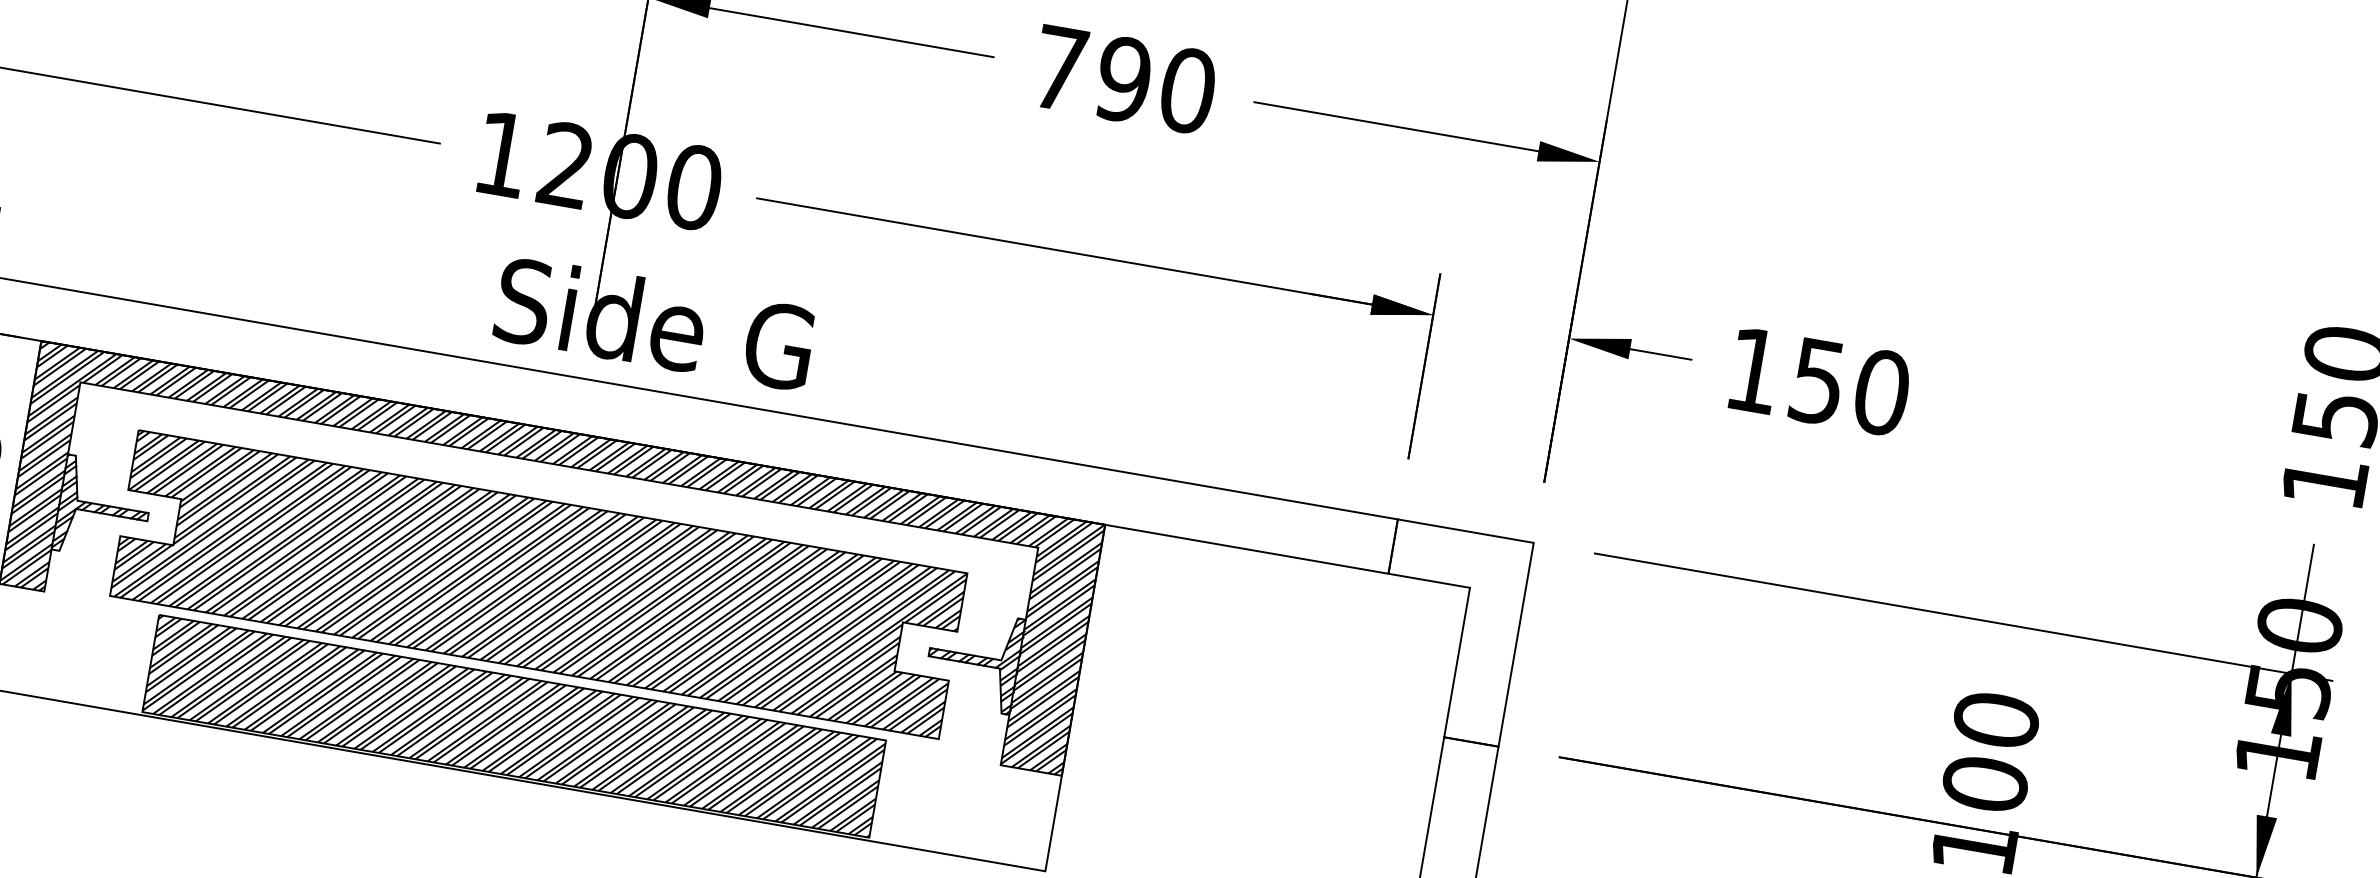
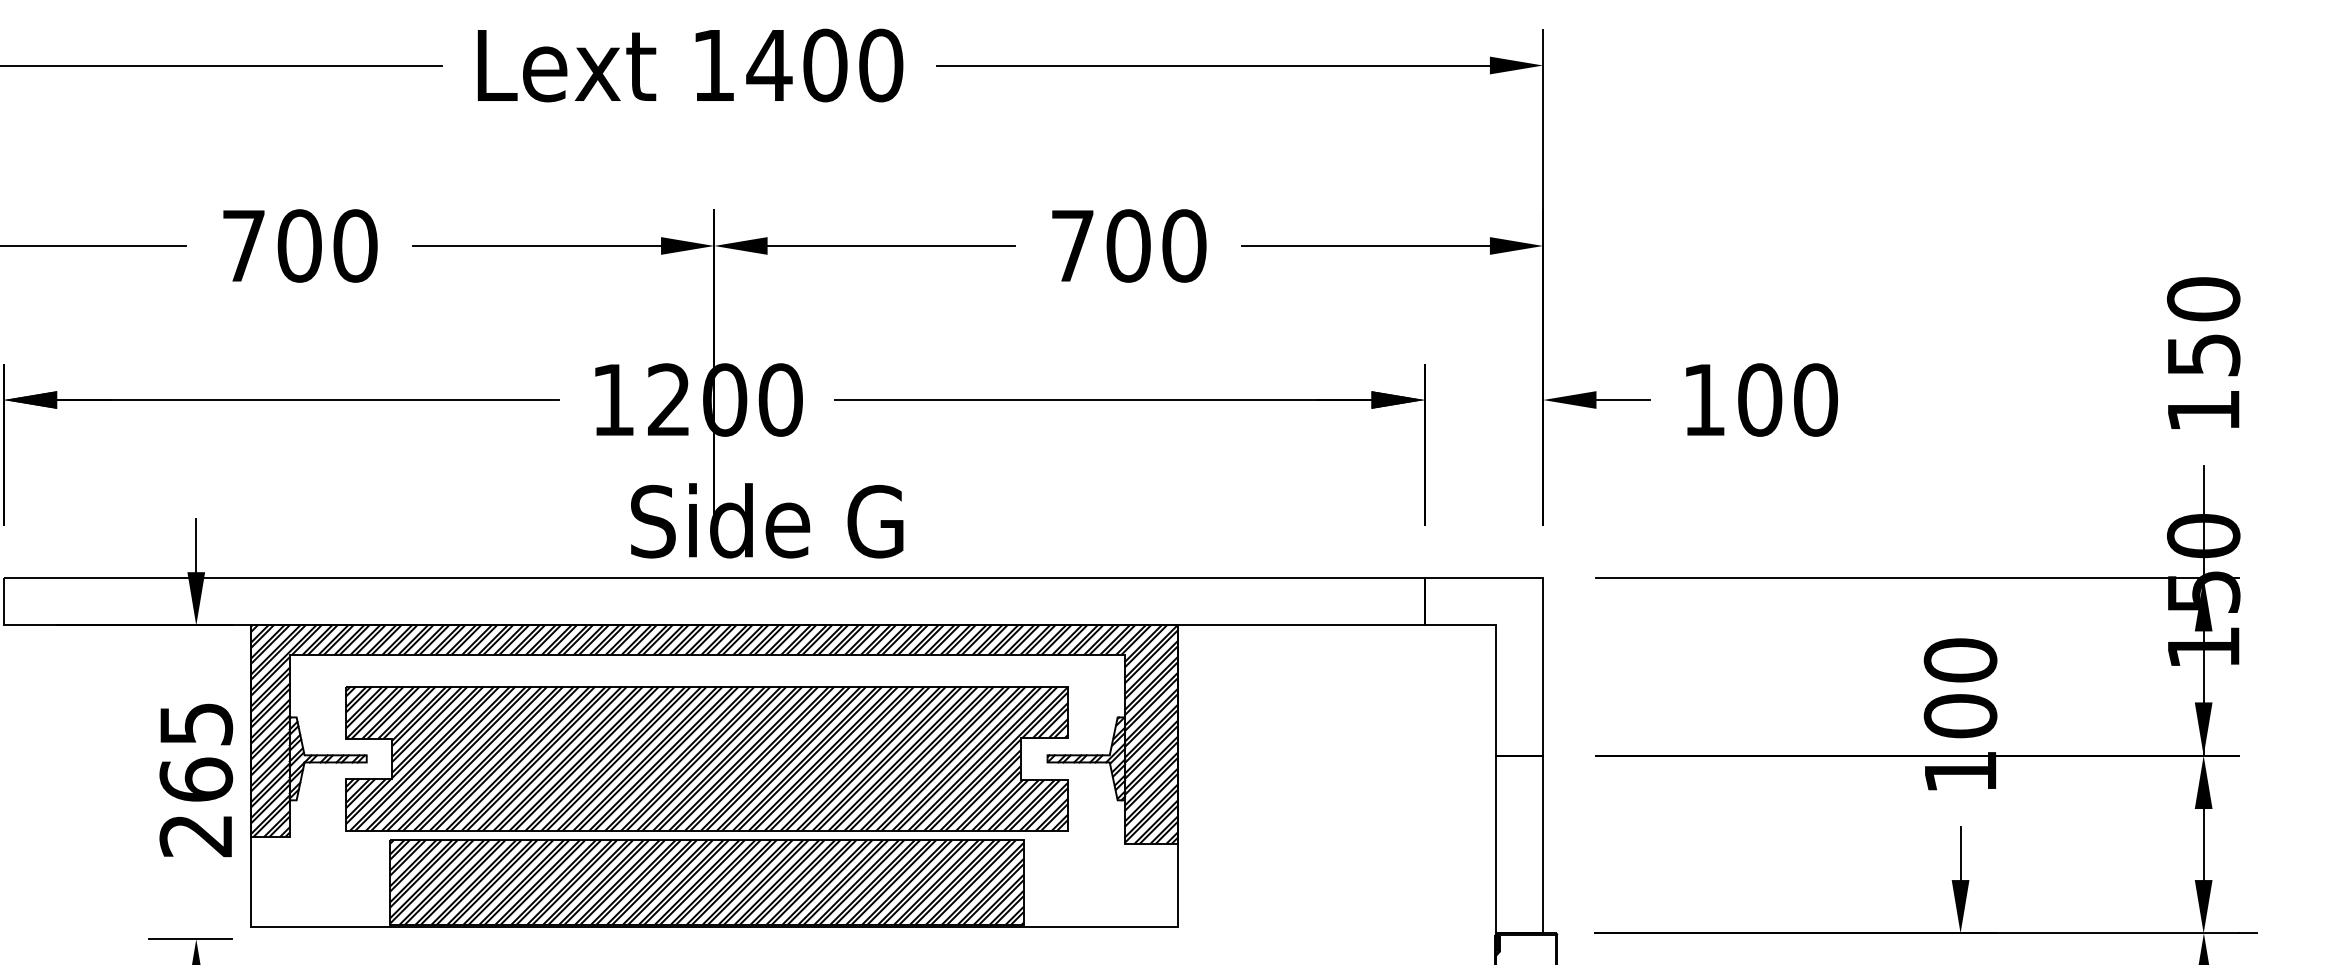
text: (1123, 79) -> (1128, 245), 790 -> 700
text: (1818, 381) -> (1760, 399), 150 -> 100

